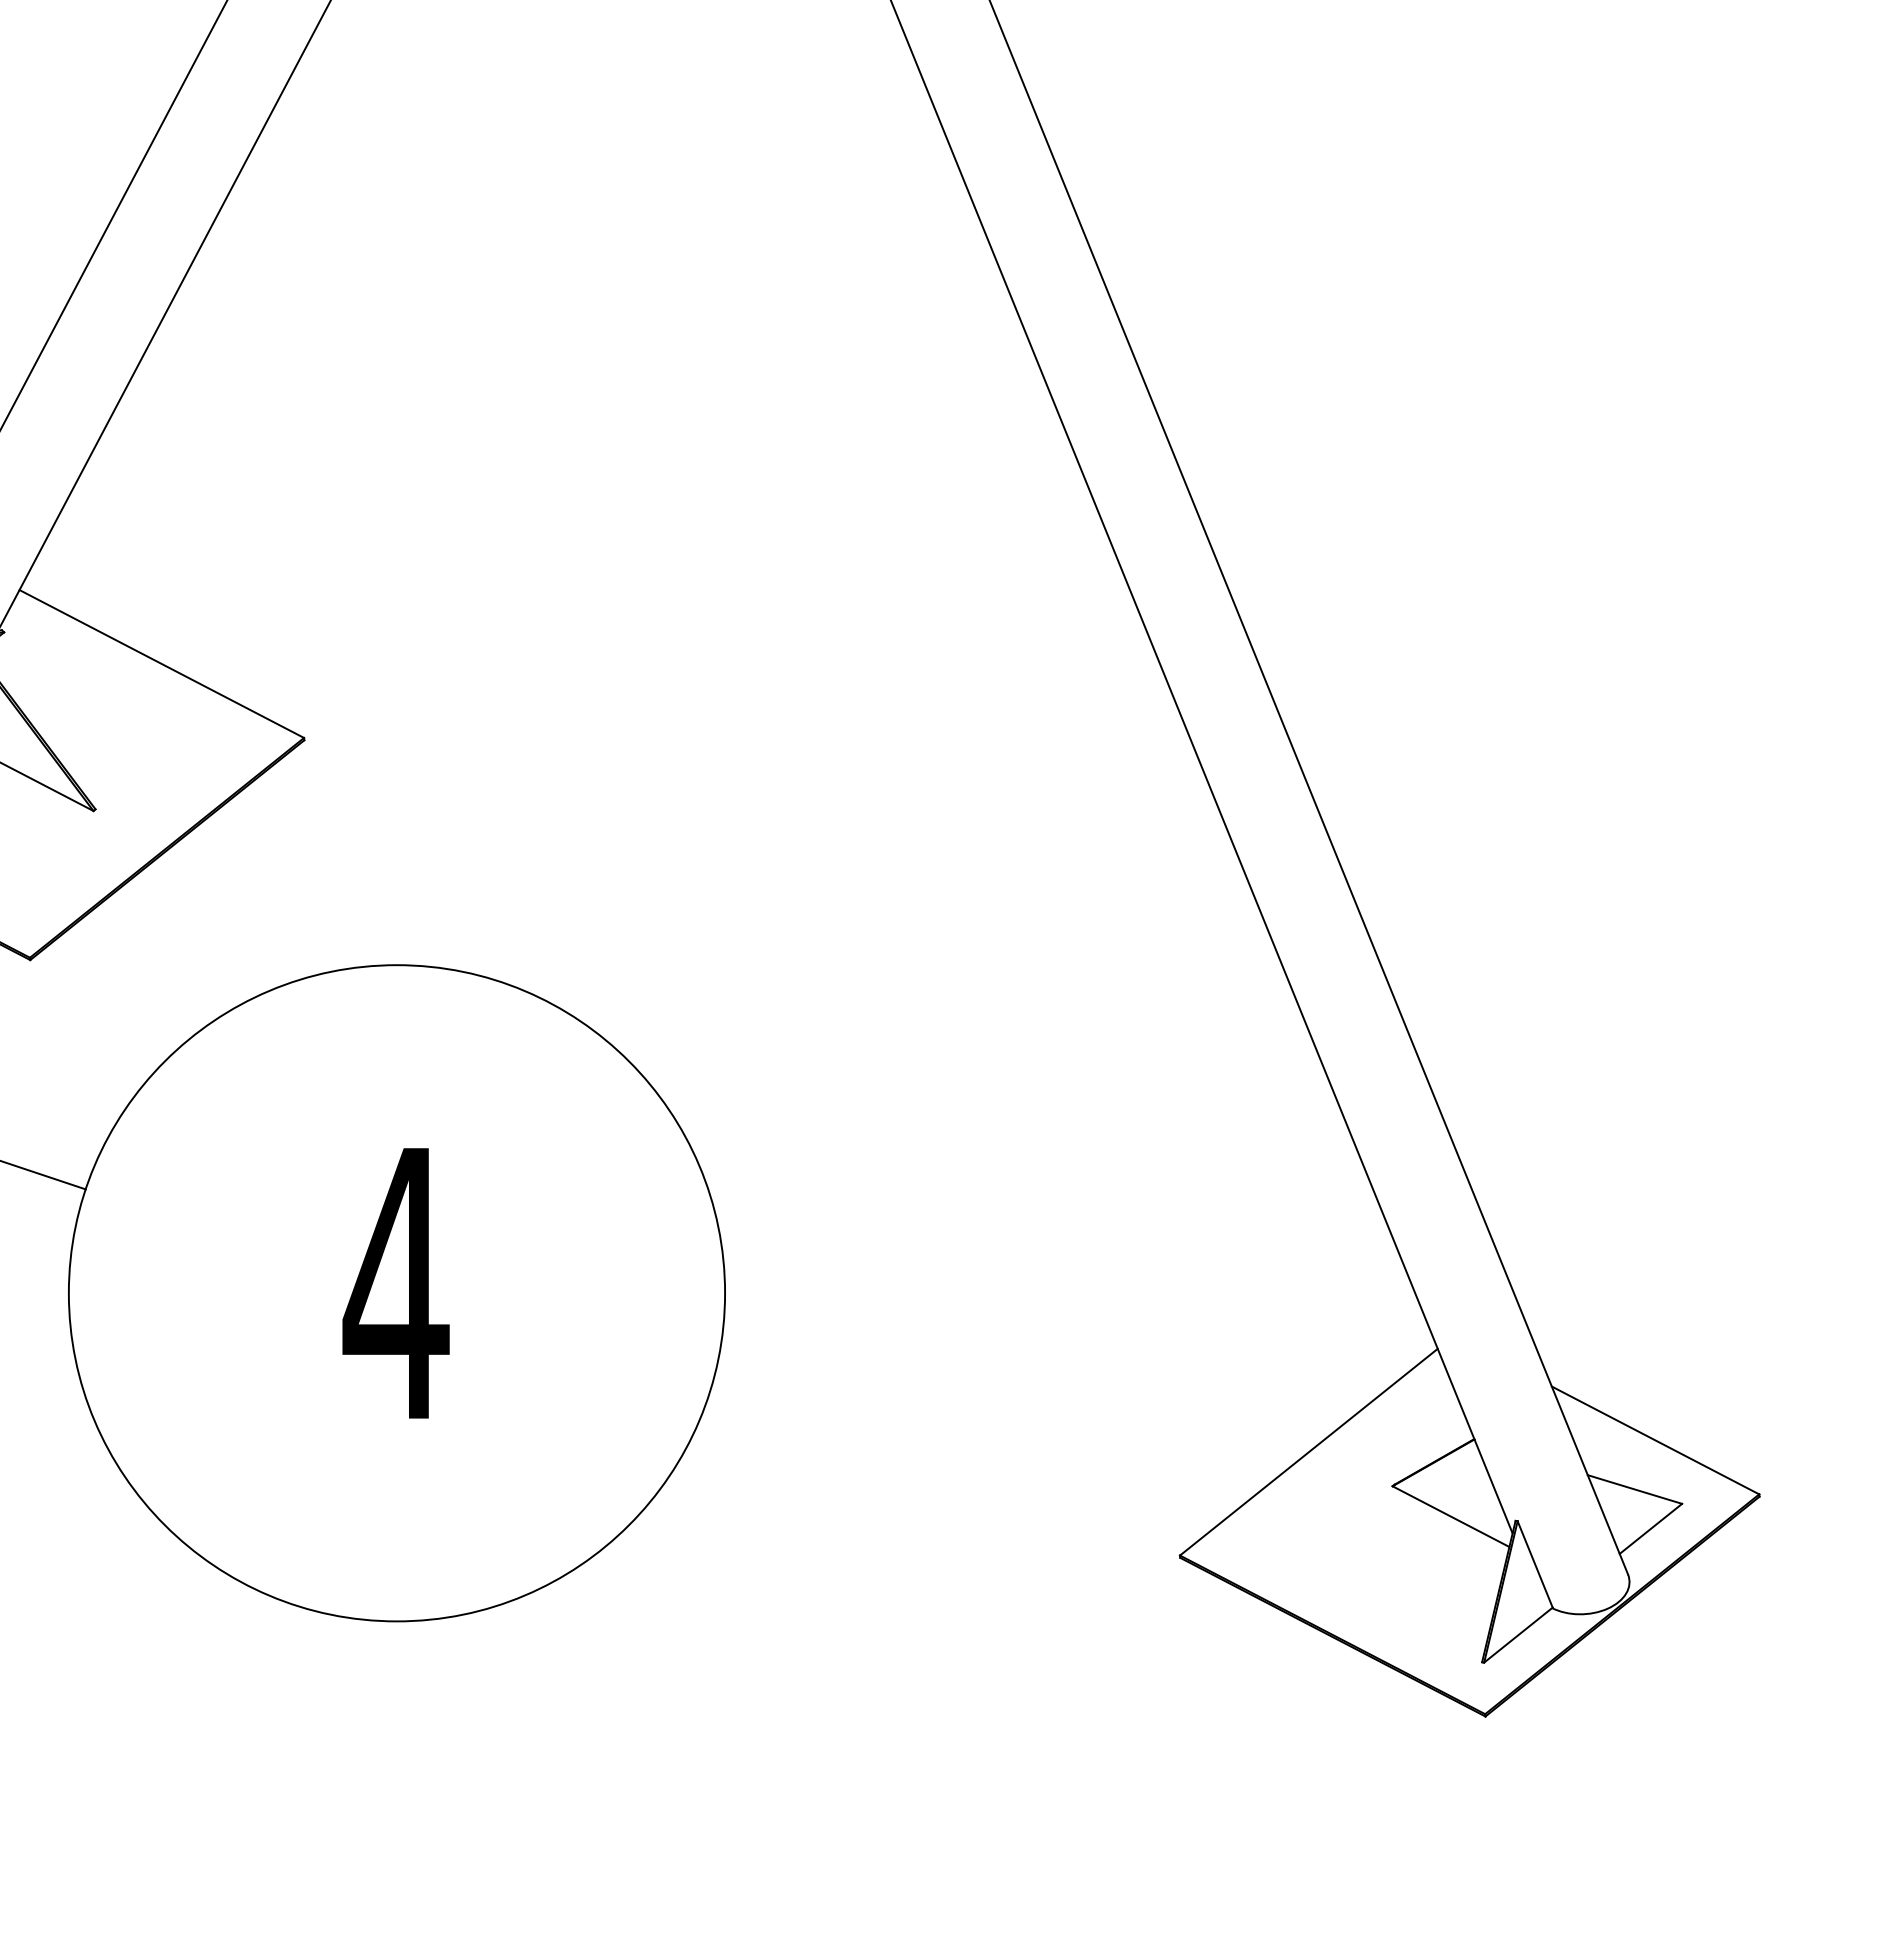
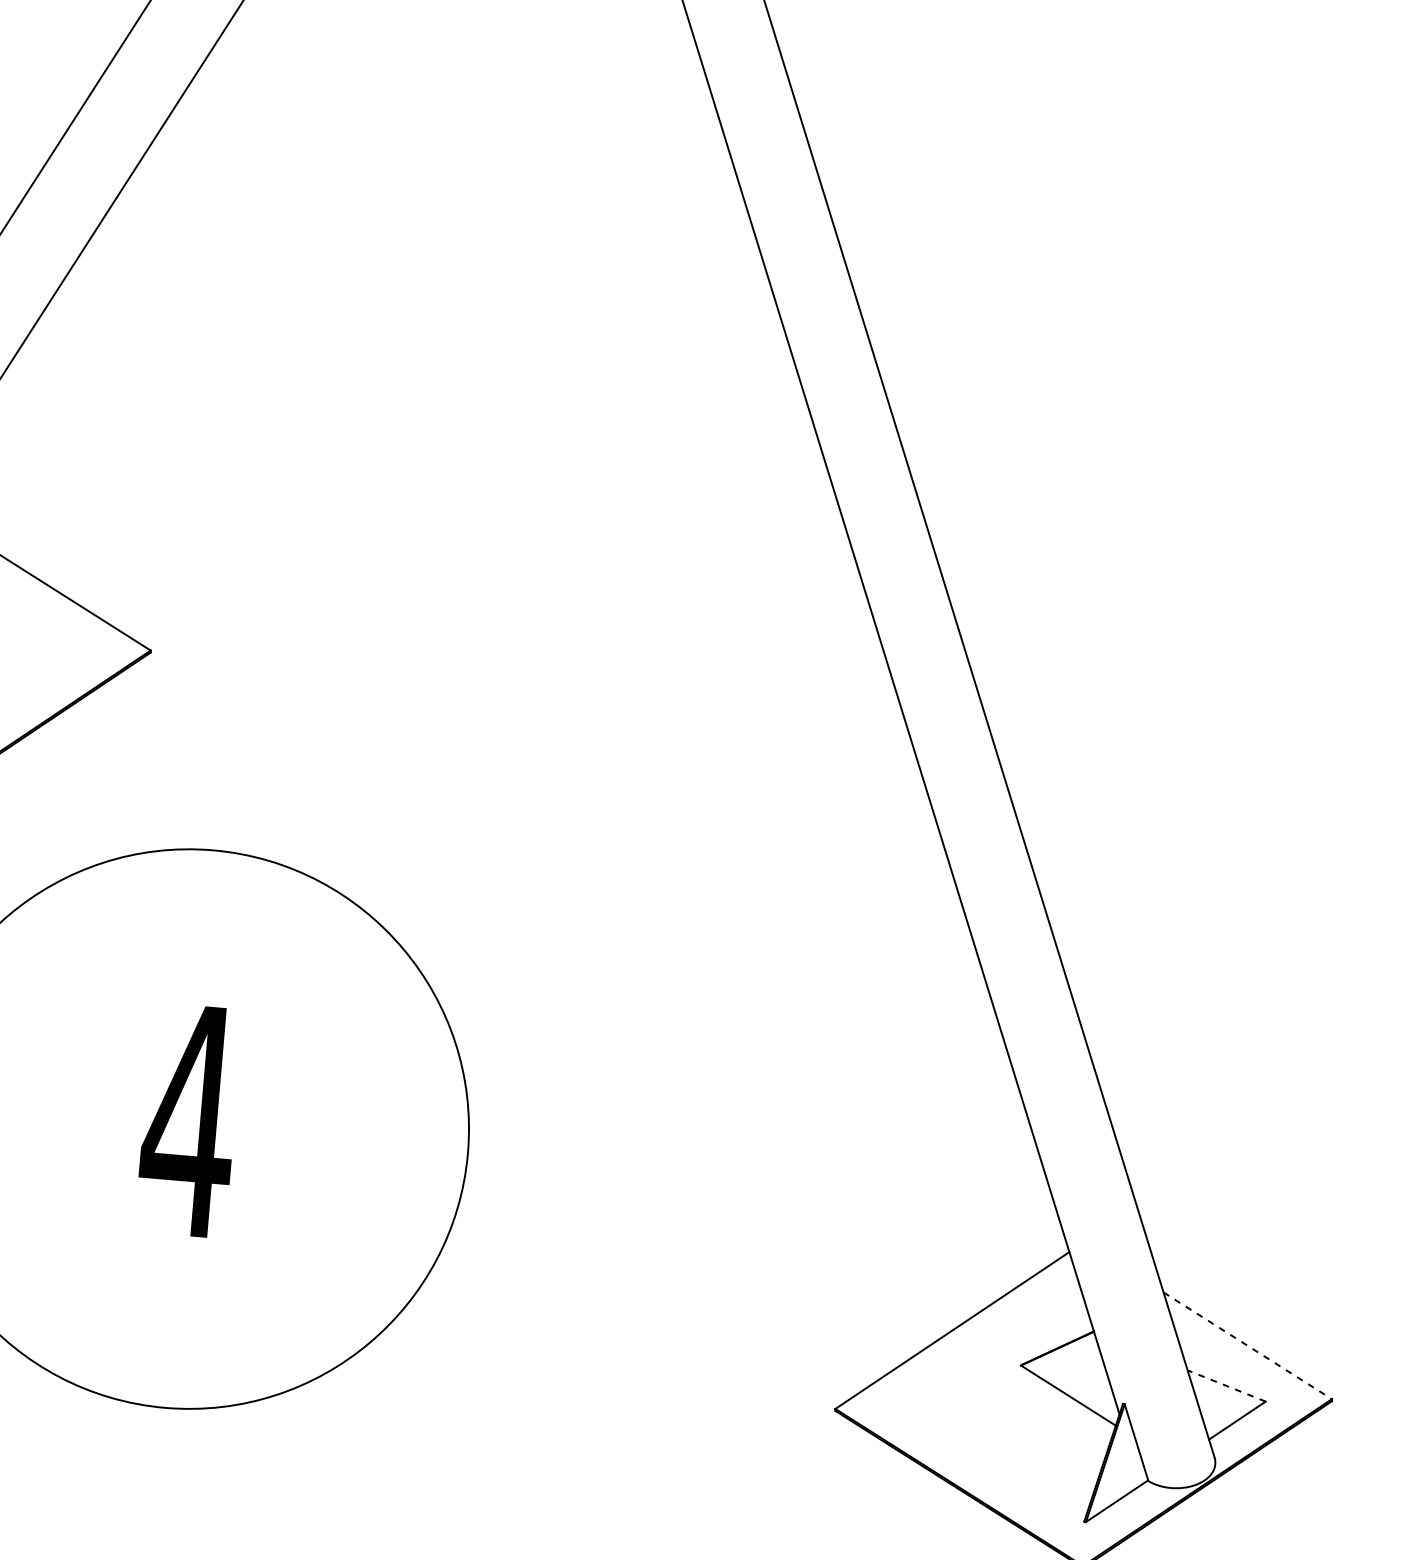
line: (1655, 1440) -> (1247, 1345), solid -> dashed
line: (1634, 1489) -> (1226, 1385), solid -> dashed

